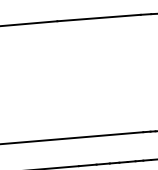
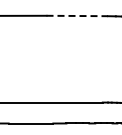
line: (99, 18) -> (77, 16), solid -> dashed

